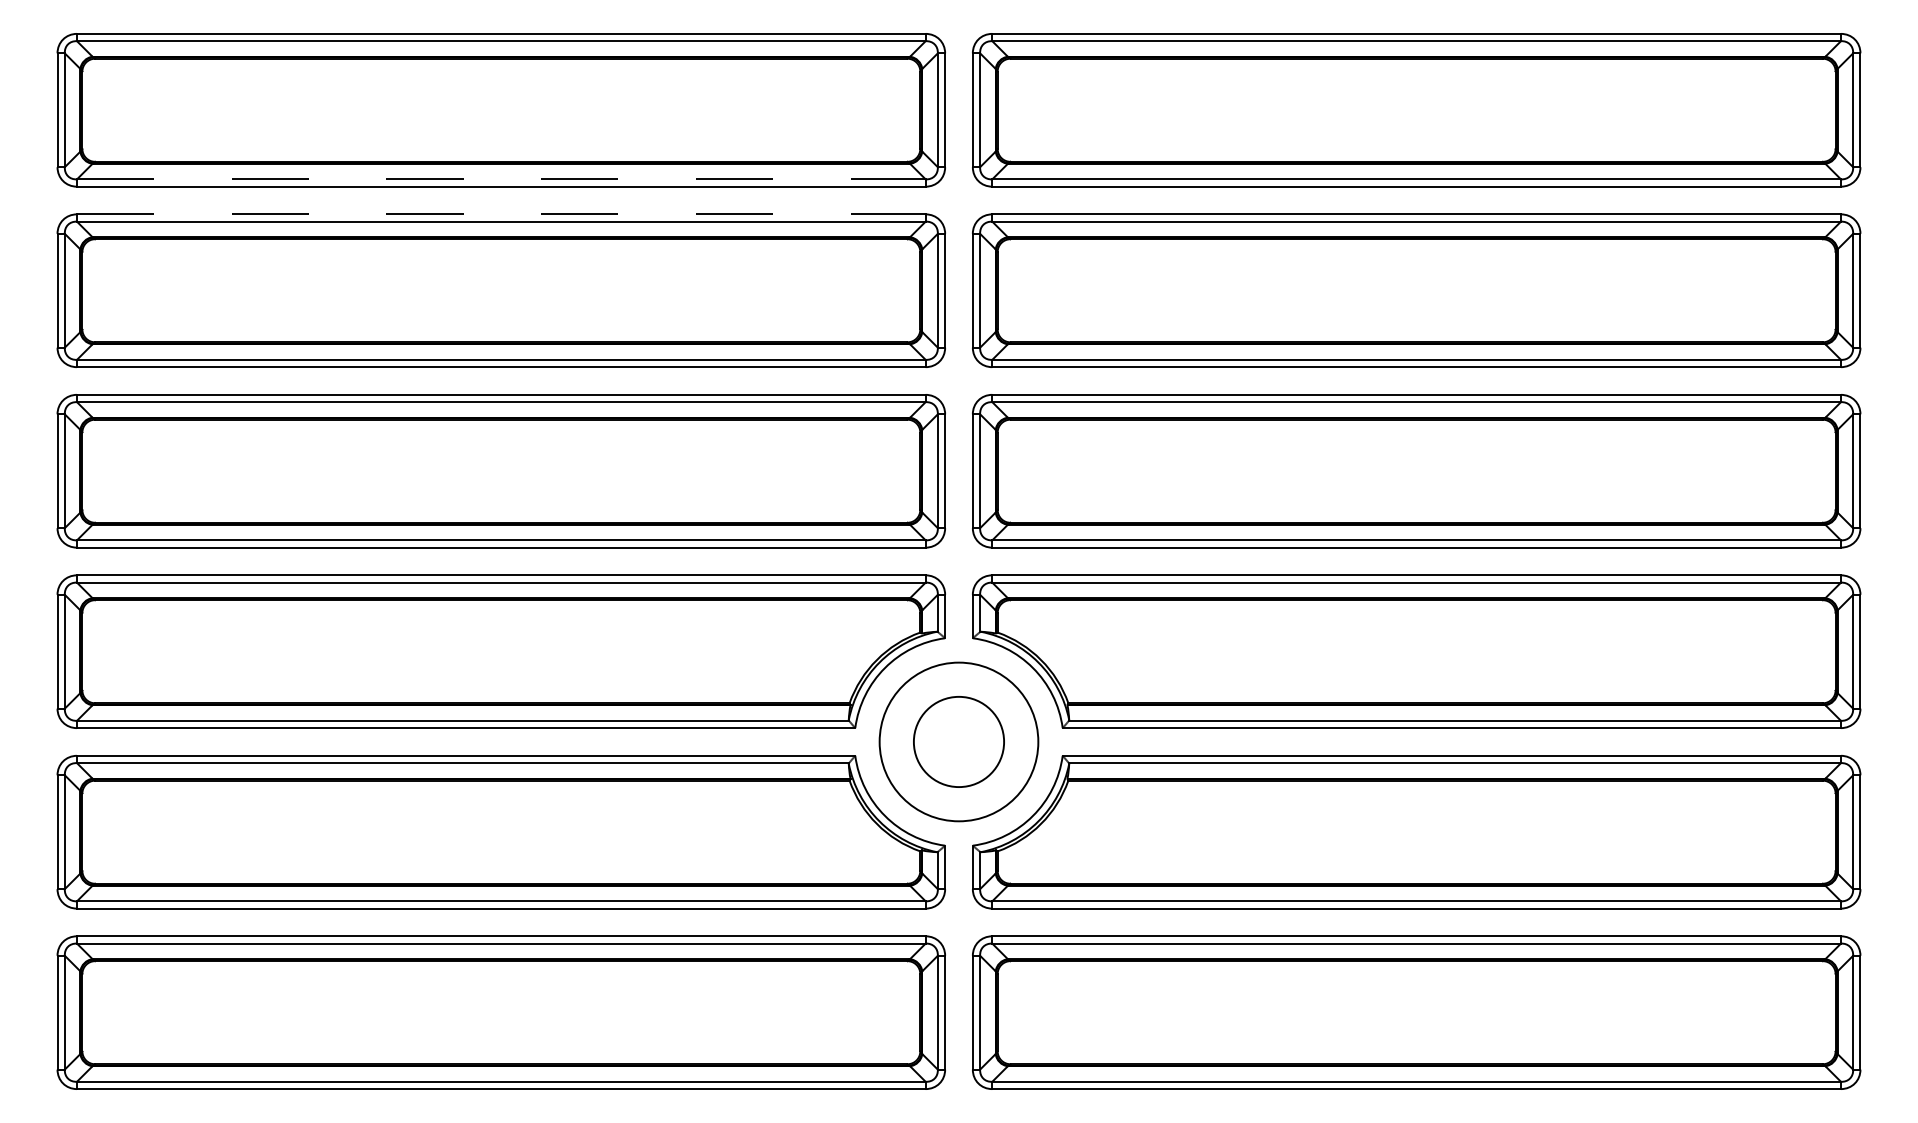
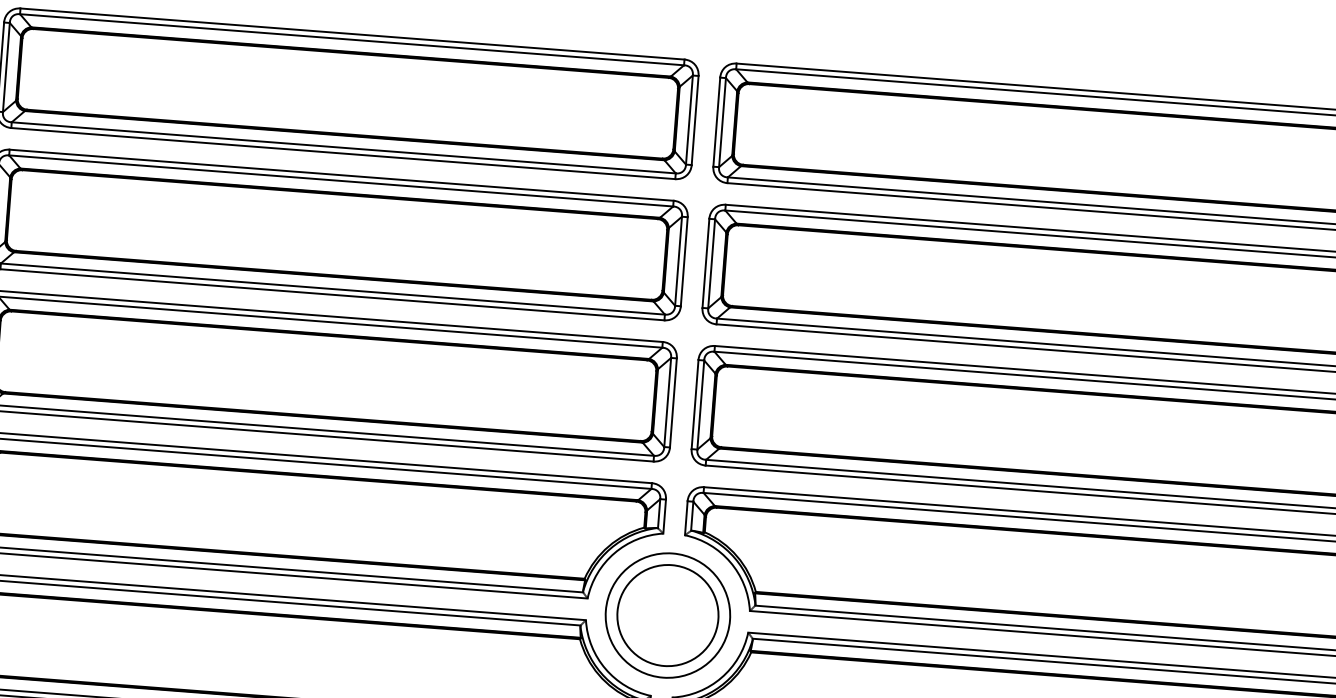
line: (501, 179) -> (343, 147), dashed -> solid
line: (501, 214) -> (341, 175), dashed -> solid
circle: (958, 741) -> (667, 615), size x1.43

